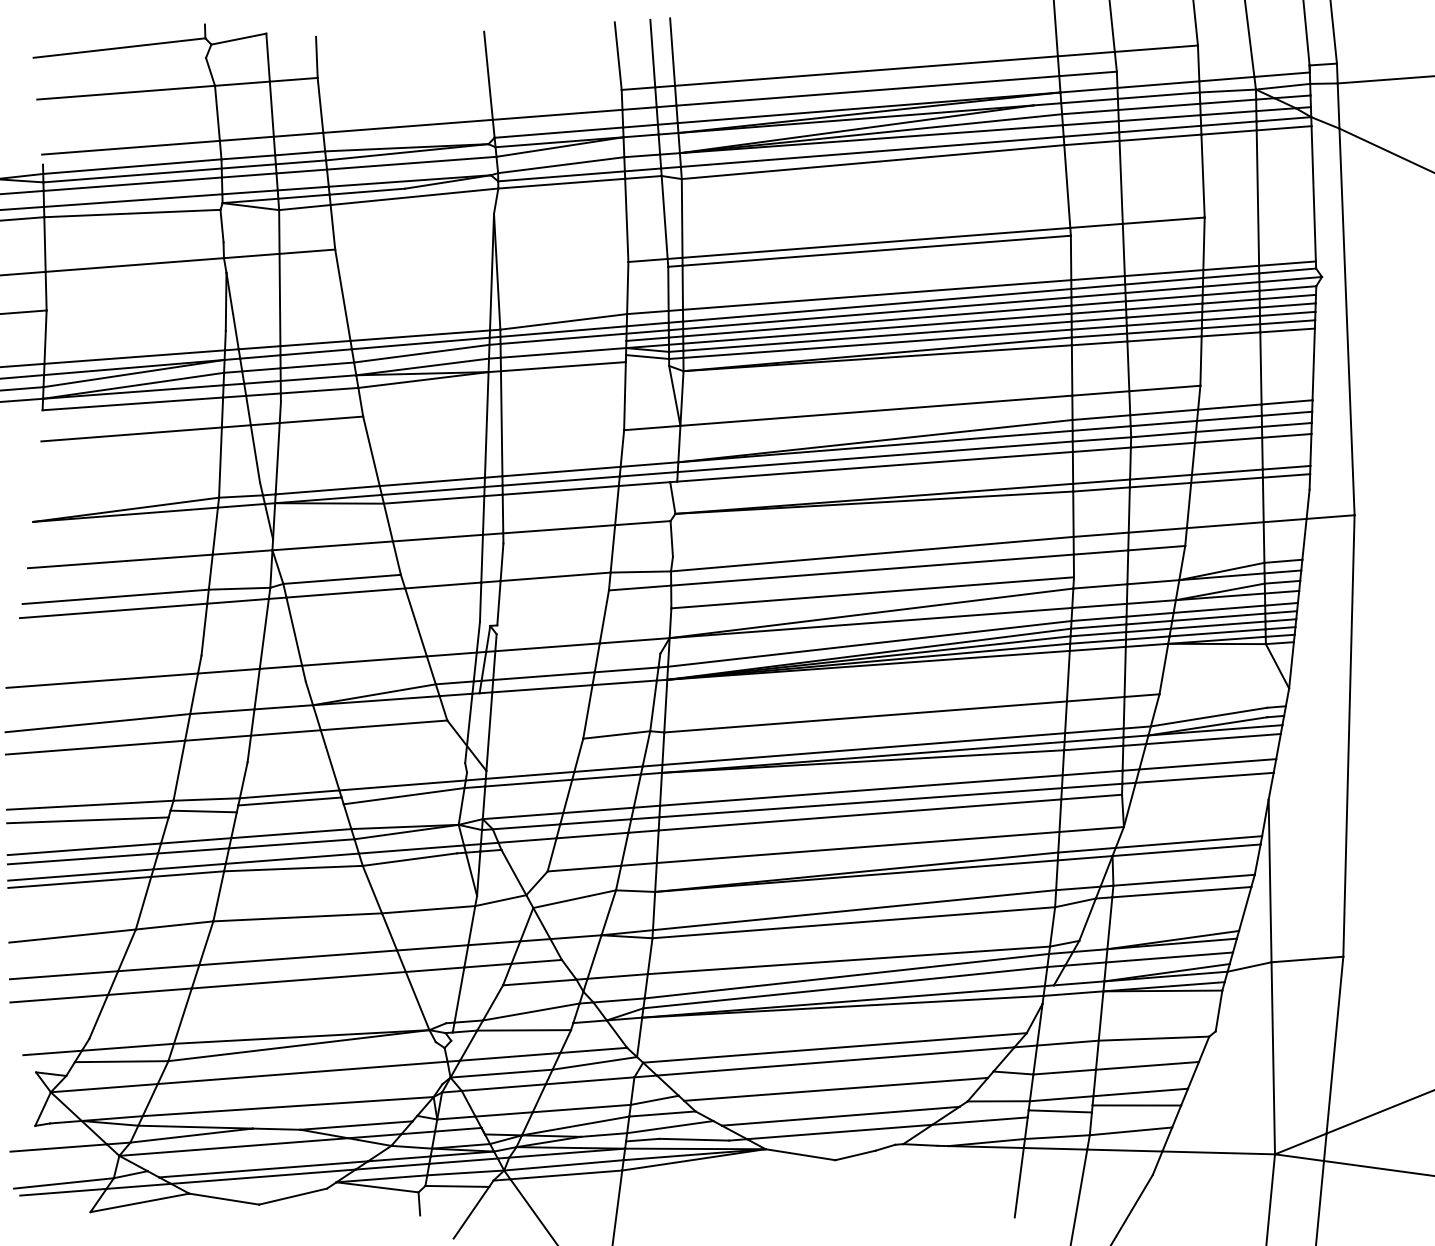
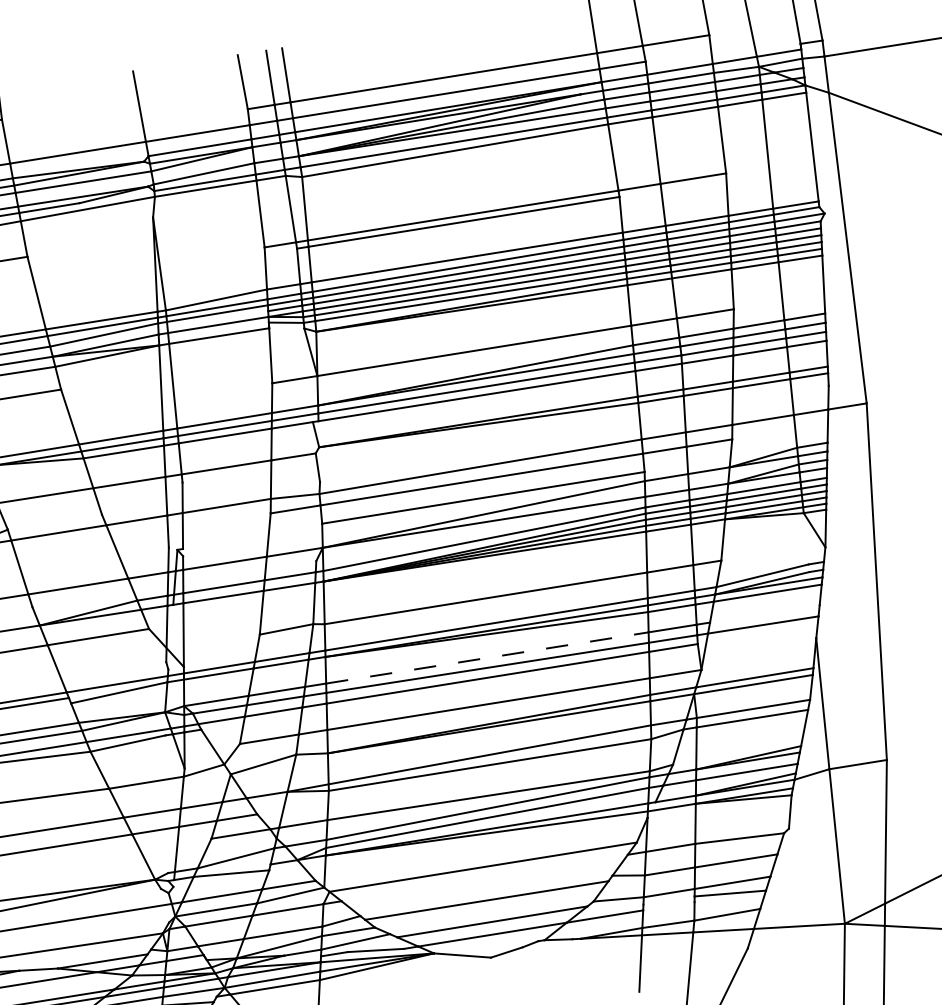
line: (341, 578) -> (54, 521), removed
line: (1207, 764) -> (764, 614), removed
line: (861, 790) -> (487, 657), solid -> dashed
line: (835, 1061) -> (484, 878), removed
line: (1059, 1111) -> (668, 903), removed

